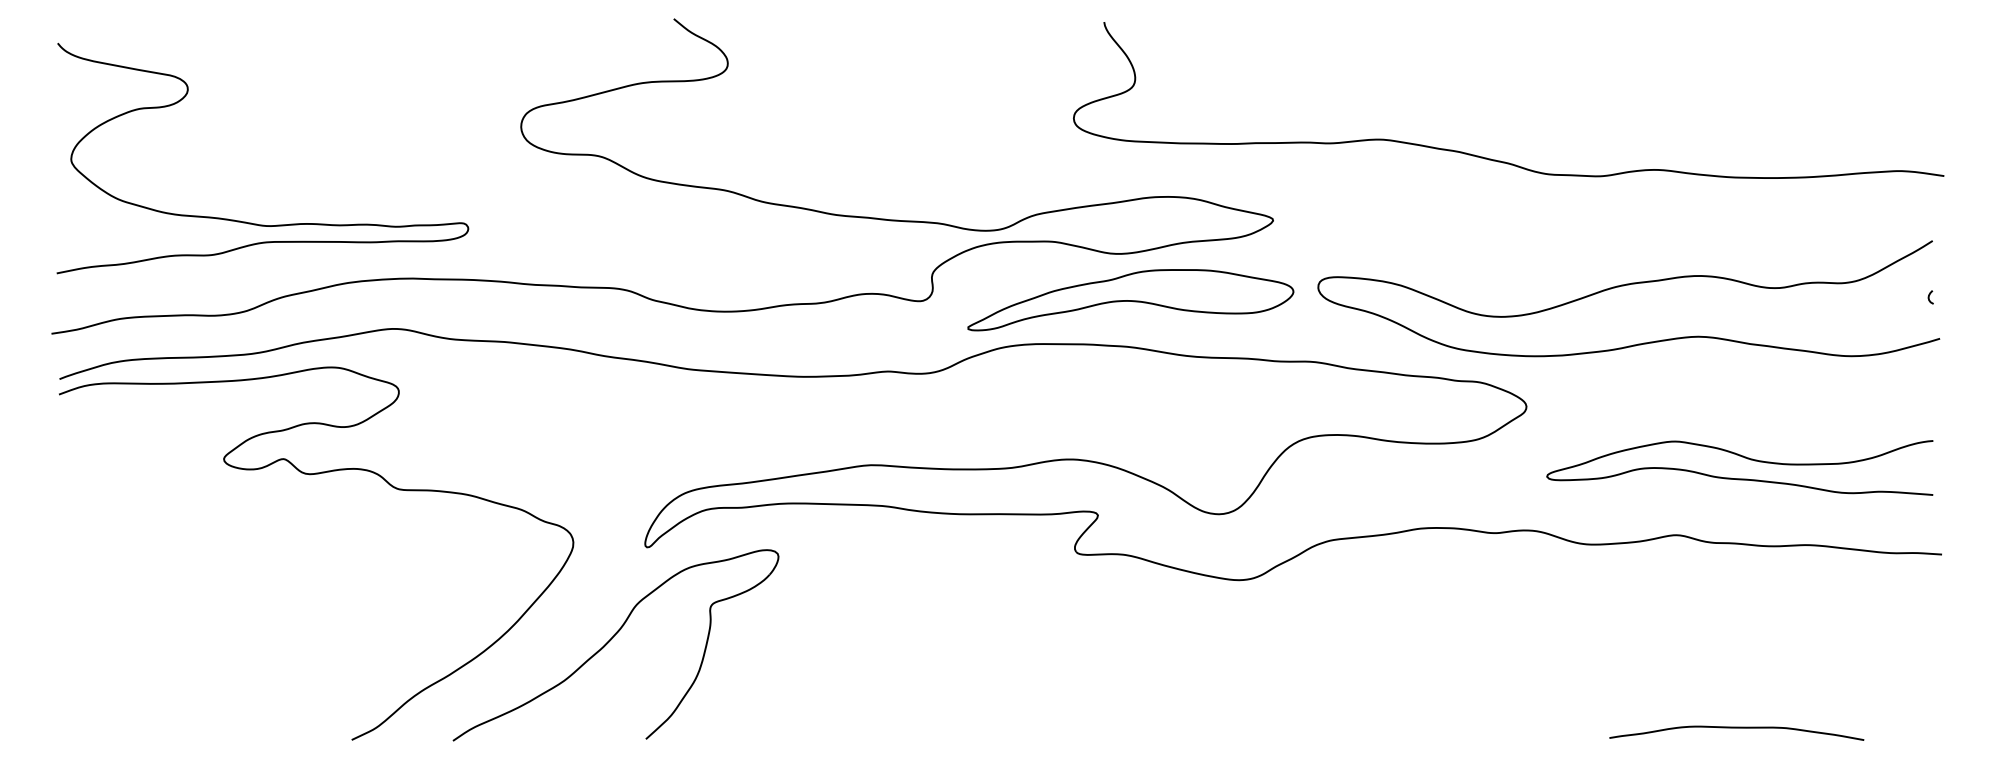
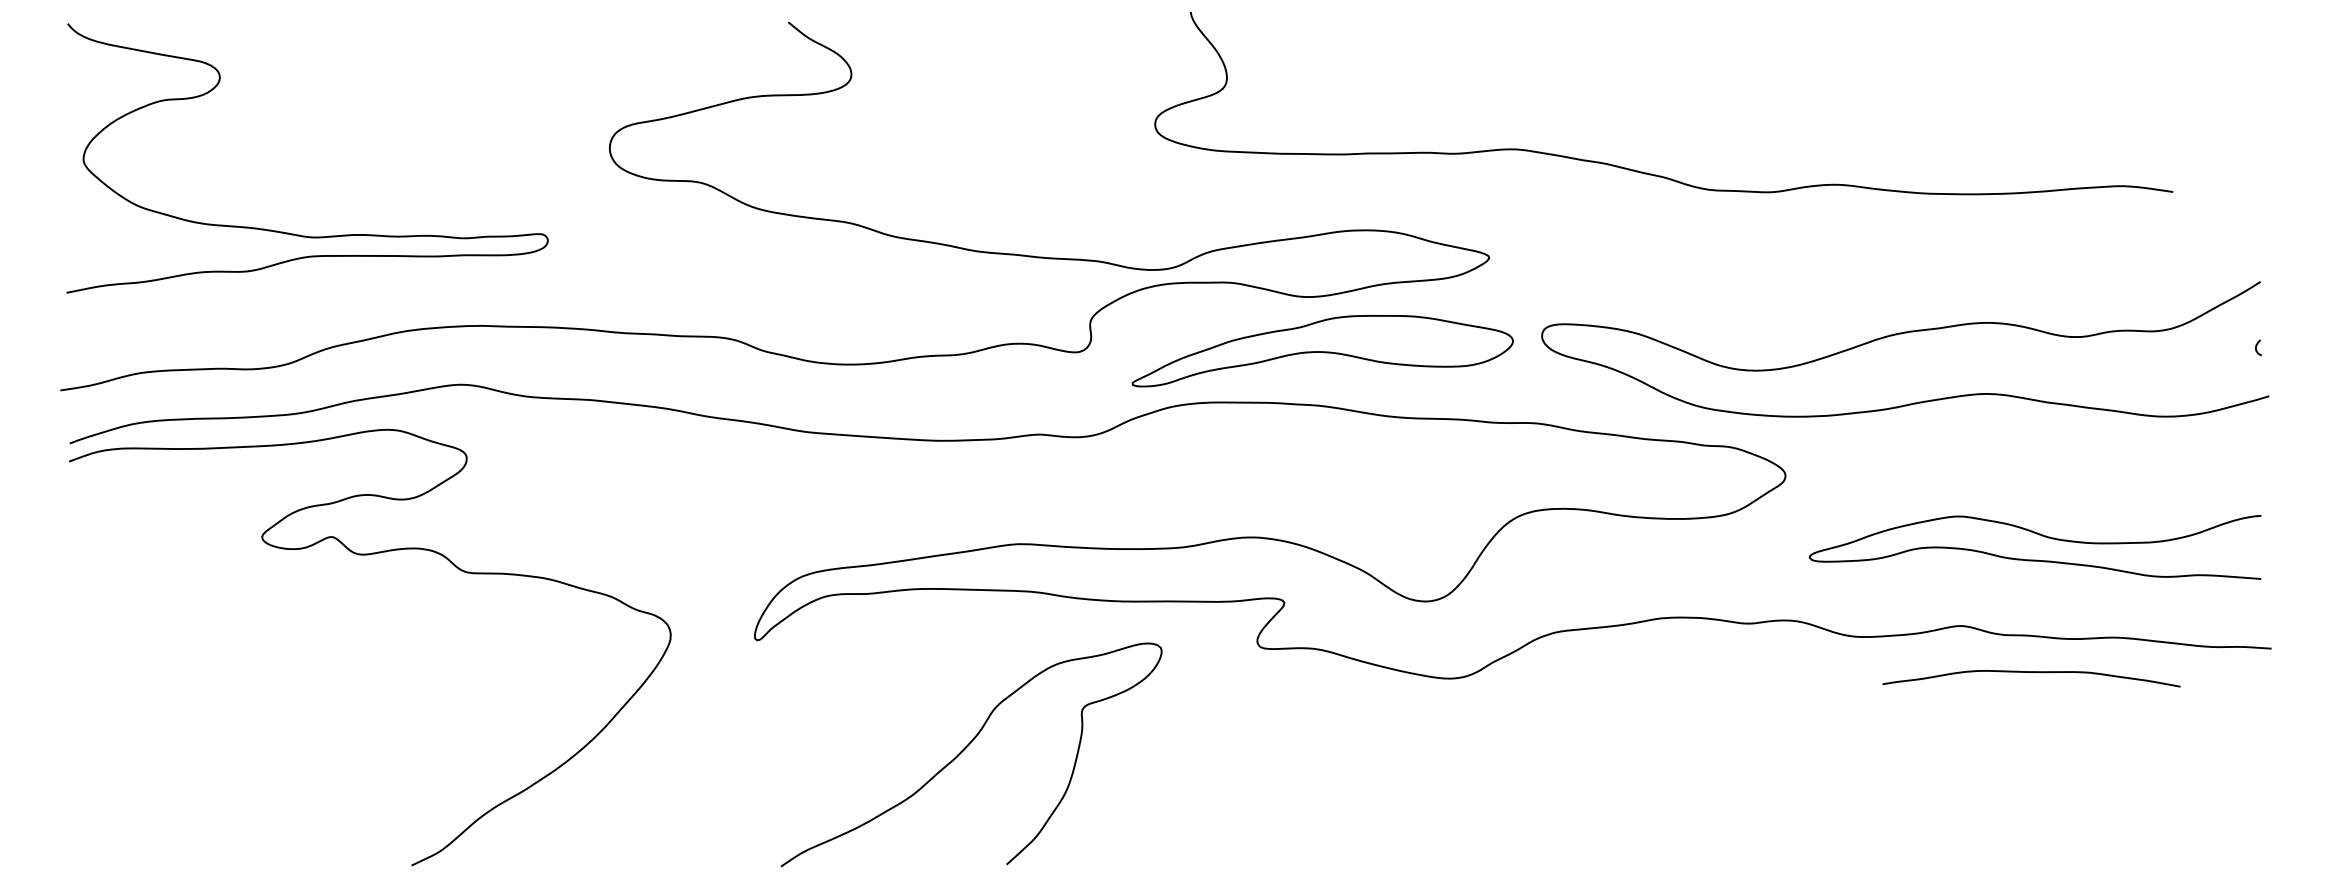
curve: (1494, 159) -> (1647, 172), moved
curve: (251, 222) -> (294, 233), moved
part: (611, 639) -> (966, 748), moved
curve: (1736, 727) -> (2031, 672), moved

